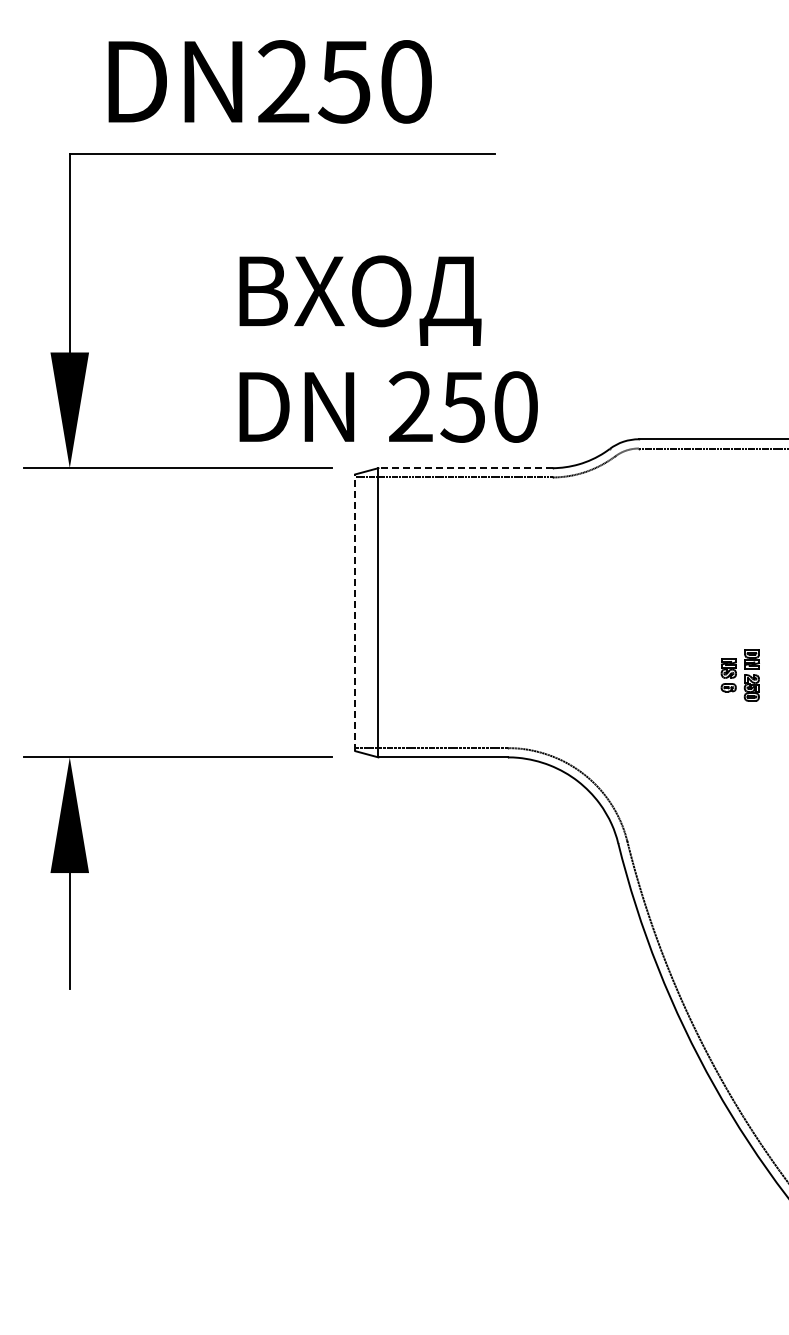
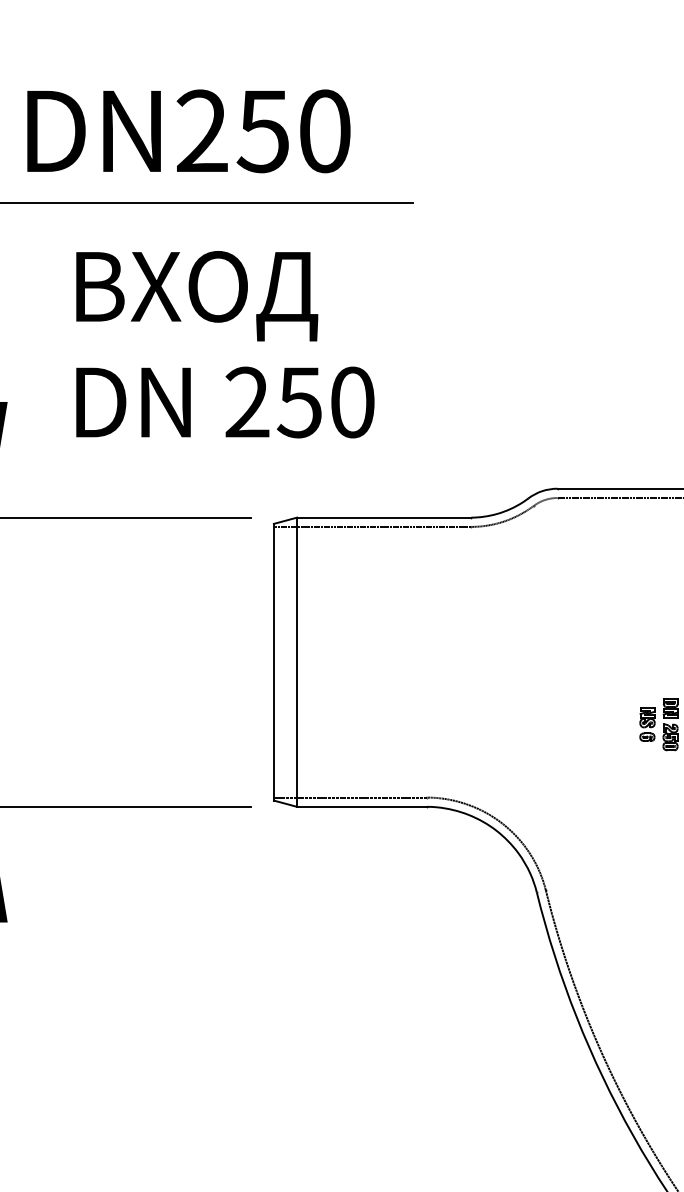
text: (388, 348) -> (225, 343), moved
line: (465, 468) -> (384, 517), dashed -> solid
line: (355, 612) -> (274, 661), dashed -> solid

